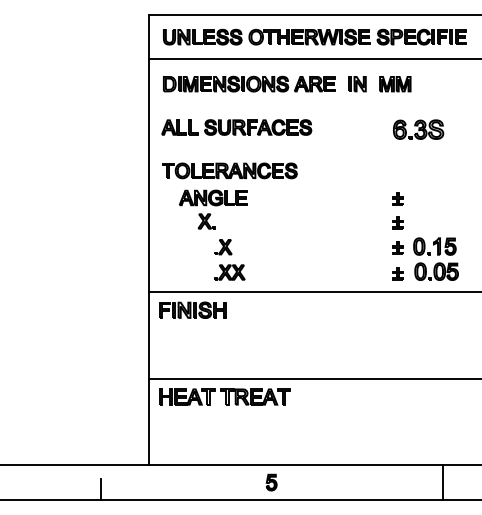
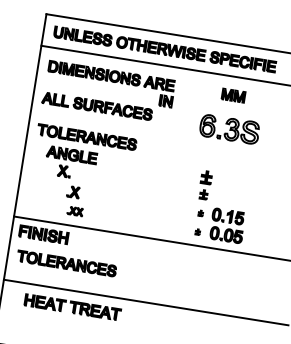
part: (357, 84) -> (166, 101), moved
part: (395, 84) -> (233, 95), moved
part: (418, 129) -> (229, 129), size x1.6
part: (397, 198) -> (206, 177), size x1.4
part: (397, 247) -> (200, 212), size x0.6
part: (229, 272) -> (75, 211), size x0.7
part: (397, 273) -> (197, 231), size x0.6
part: (229, 343) -> (66, 263), added
part: (224, 396) -> (72, 306), moved

